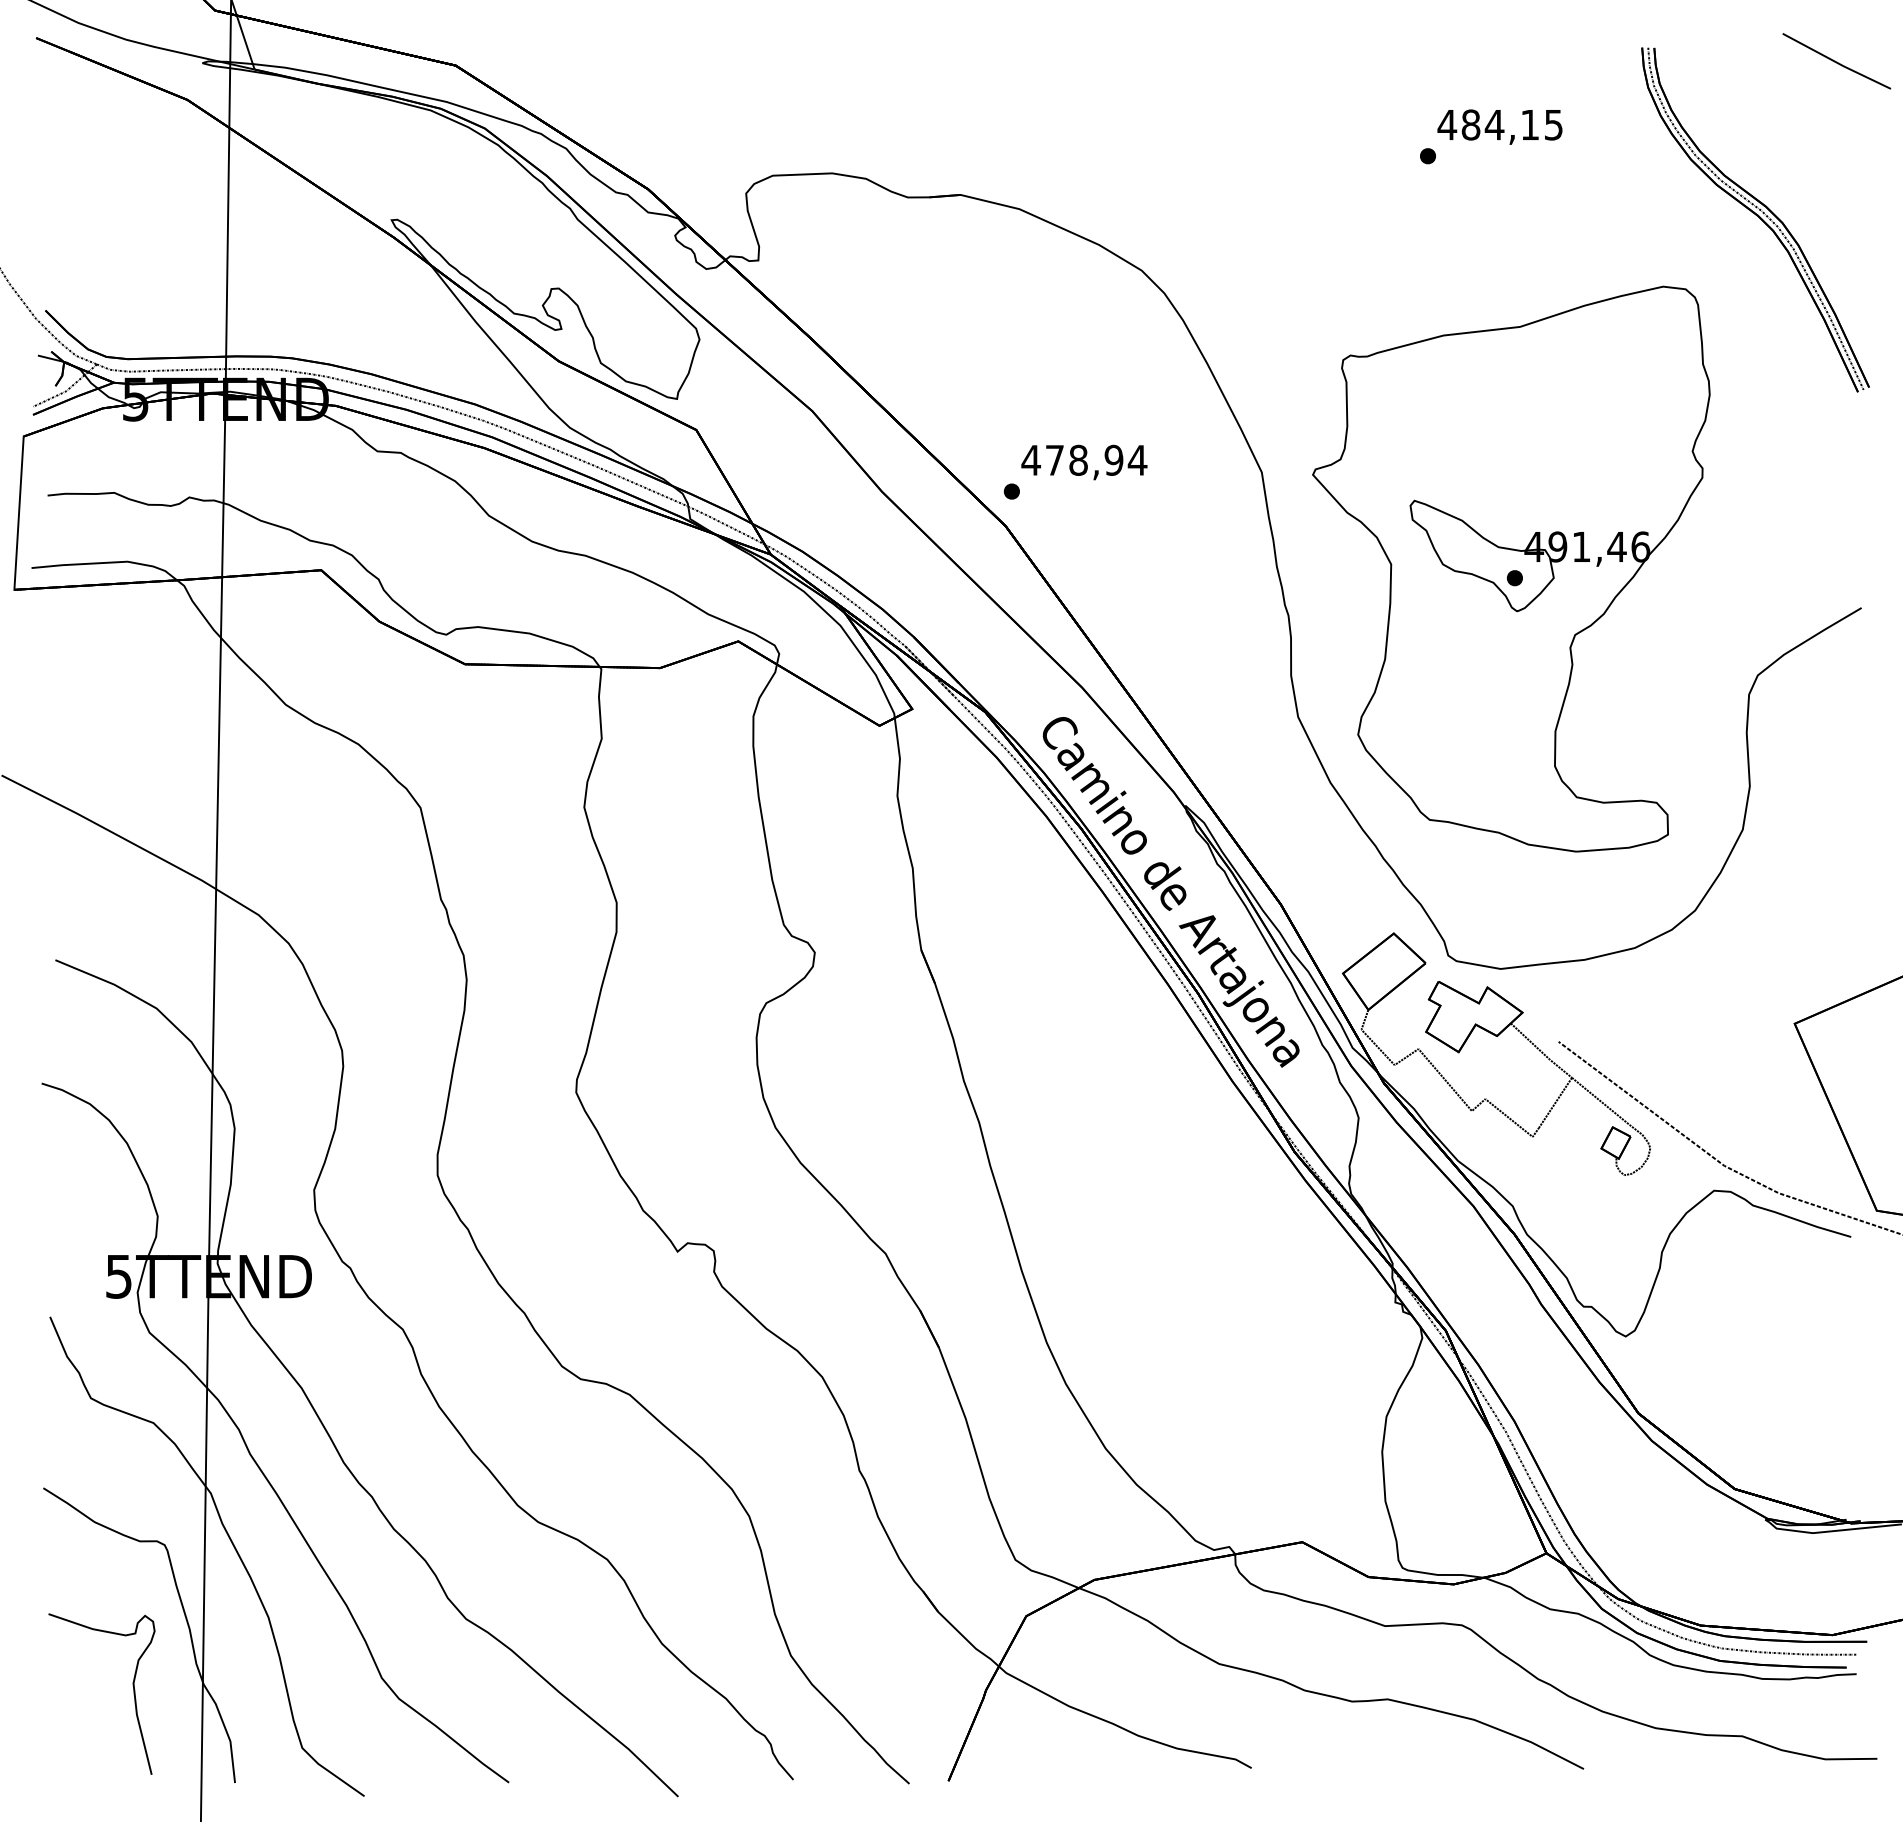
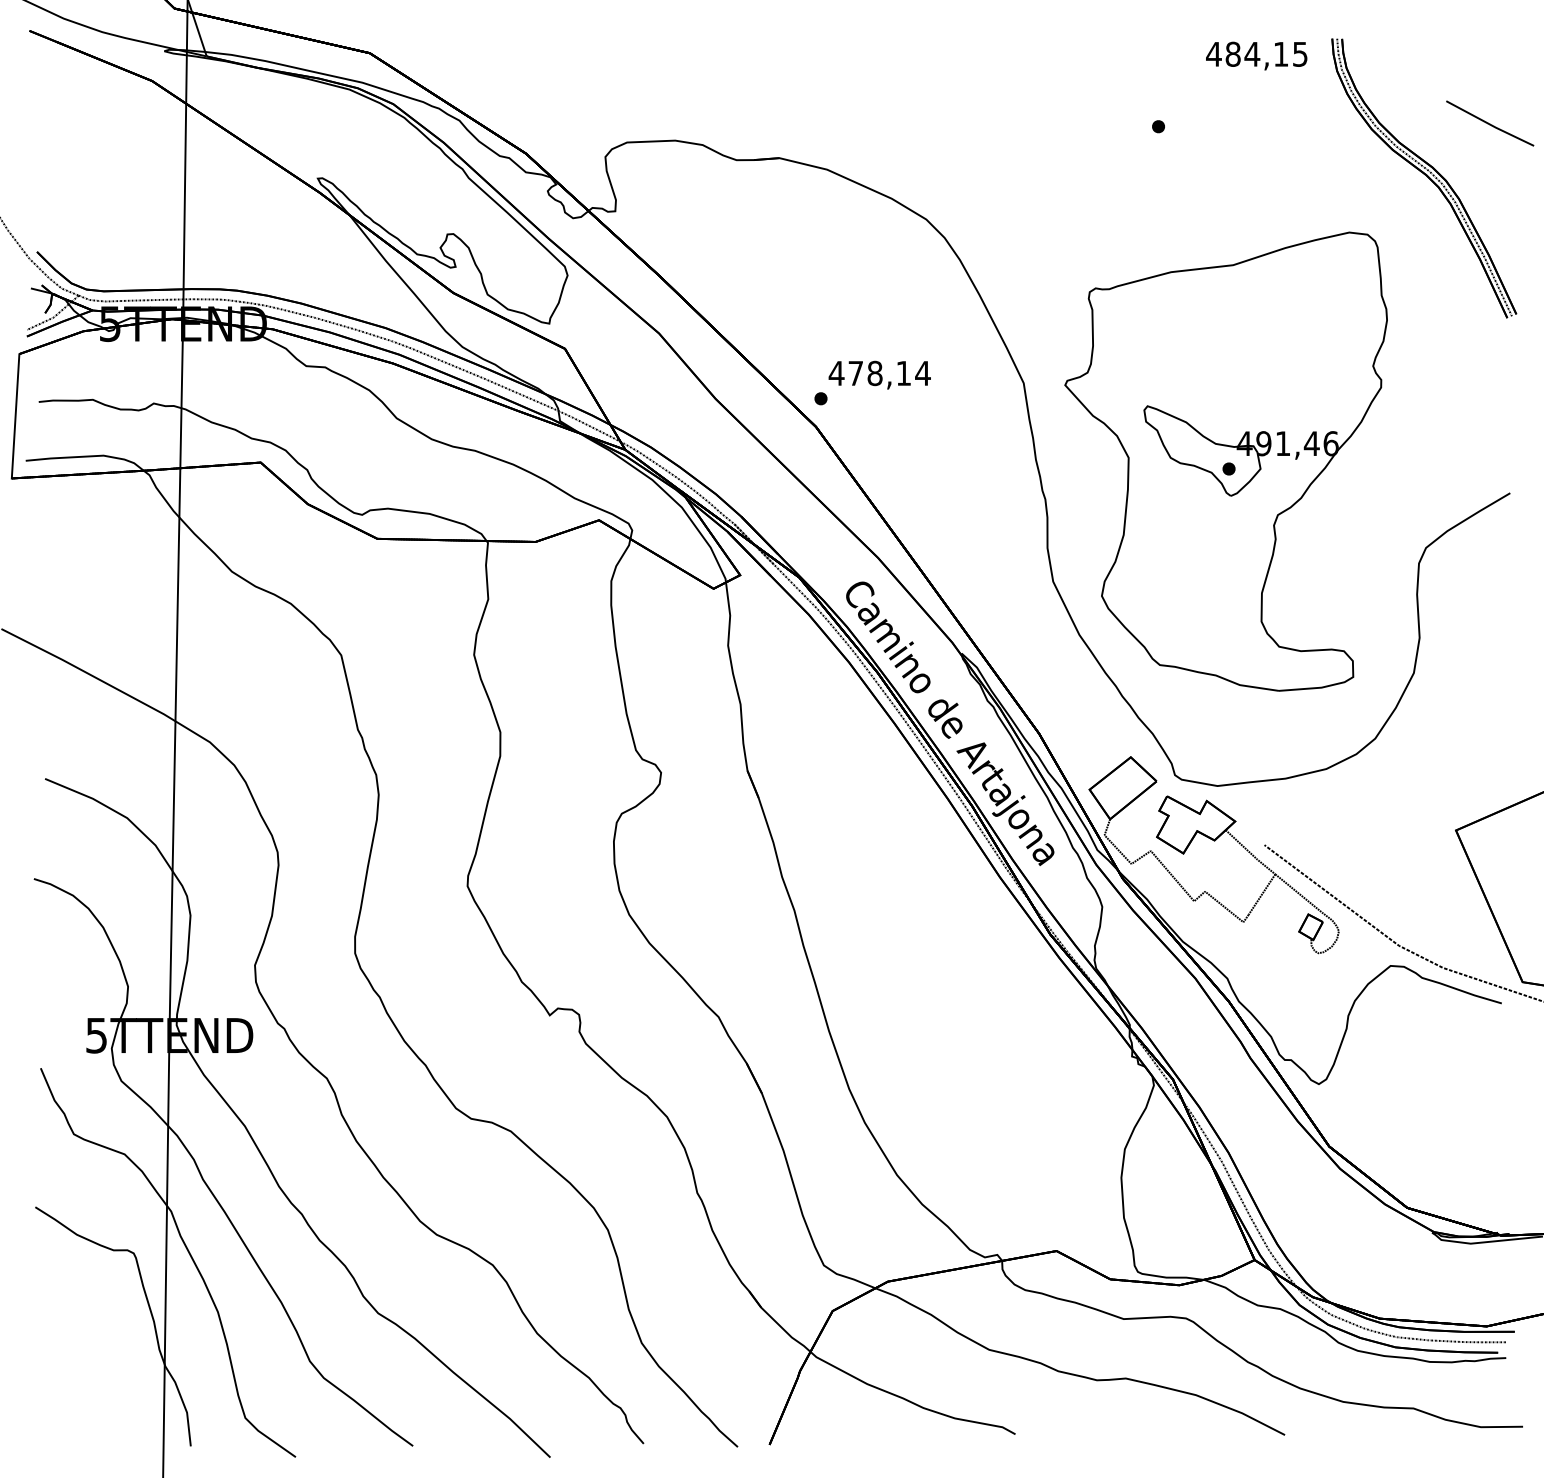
line: (1836, 61) -> (1489, 123), moved
text: (1499, 126) -> (1256, 55), moved
text: (1113, 459) -> (903, 372), 478,94 -> 478,14
part: (133, 1693) -> (108, 1373), removed

